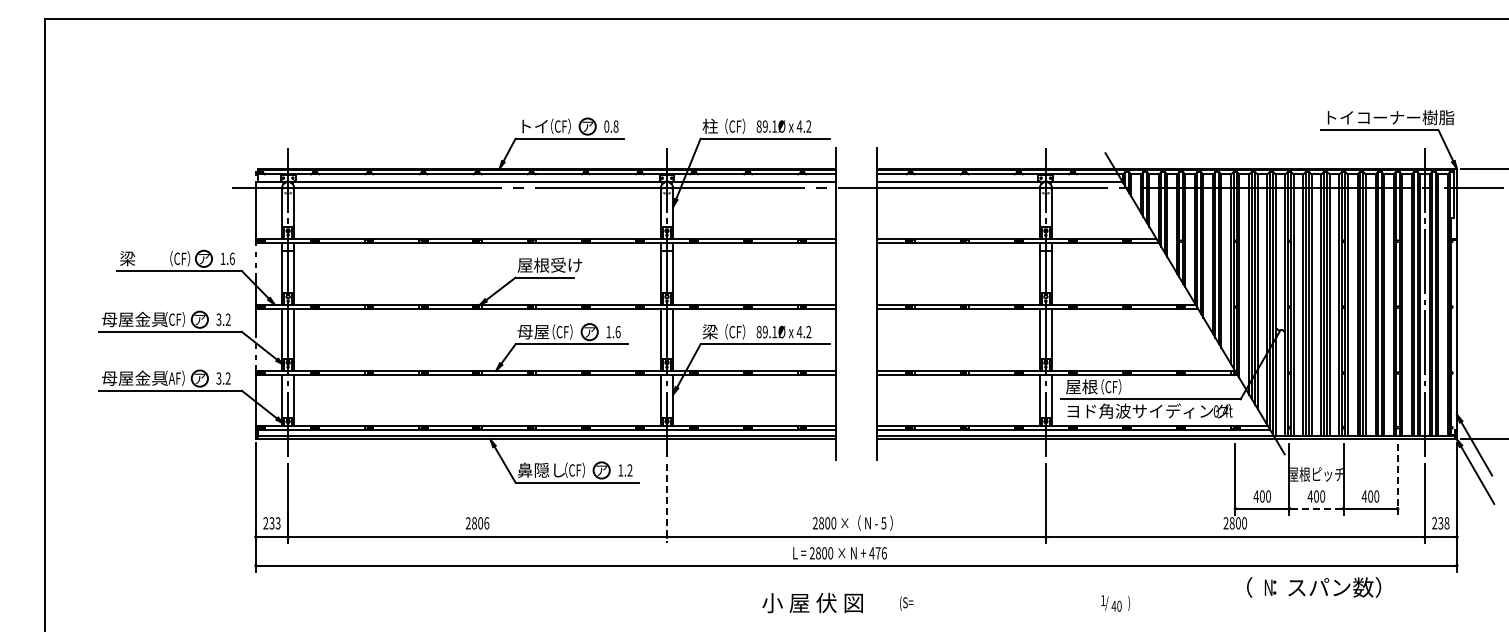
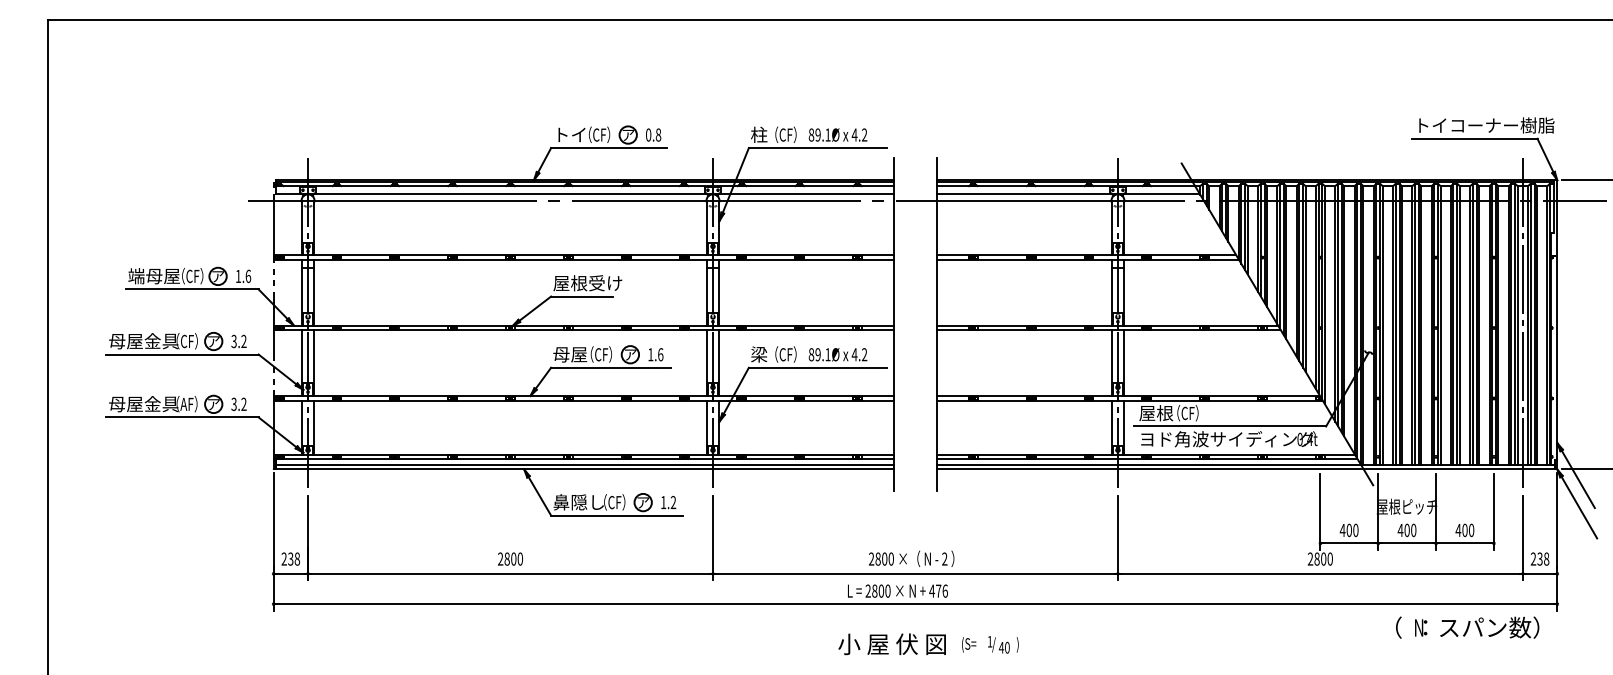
text: (144, 258) -> (154, 276), 梁 -> 端母屋
line: (1397, 479) -> (1493, 512), dashed -> solid
line: (667, 503) -> (713, 537), dashed -> solid
line: (1316, 508) -> (1407, 543), dashed -> solid
text: (277, 522) -> (296, 558), 233 -> 238
text: (486, 523) -> (520, 559), 2806 -> 2800
text: (883, 523) -> (944, 559), 5 -> 2
text: (1314, 587) -> (1468, 627), moved
text: (812, 602) -> (892, 643), moved
text: (1115, 603) -> (1003, 644), moved

